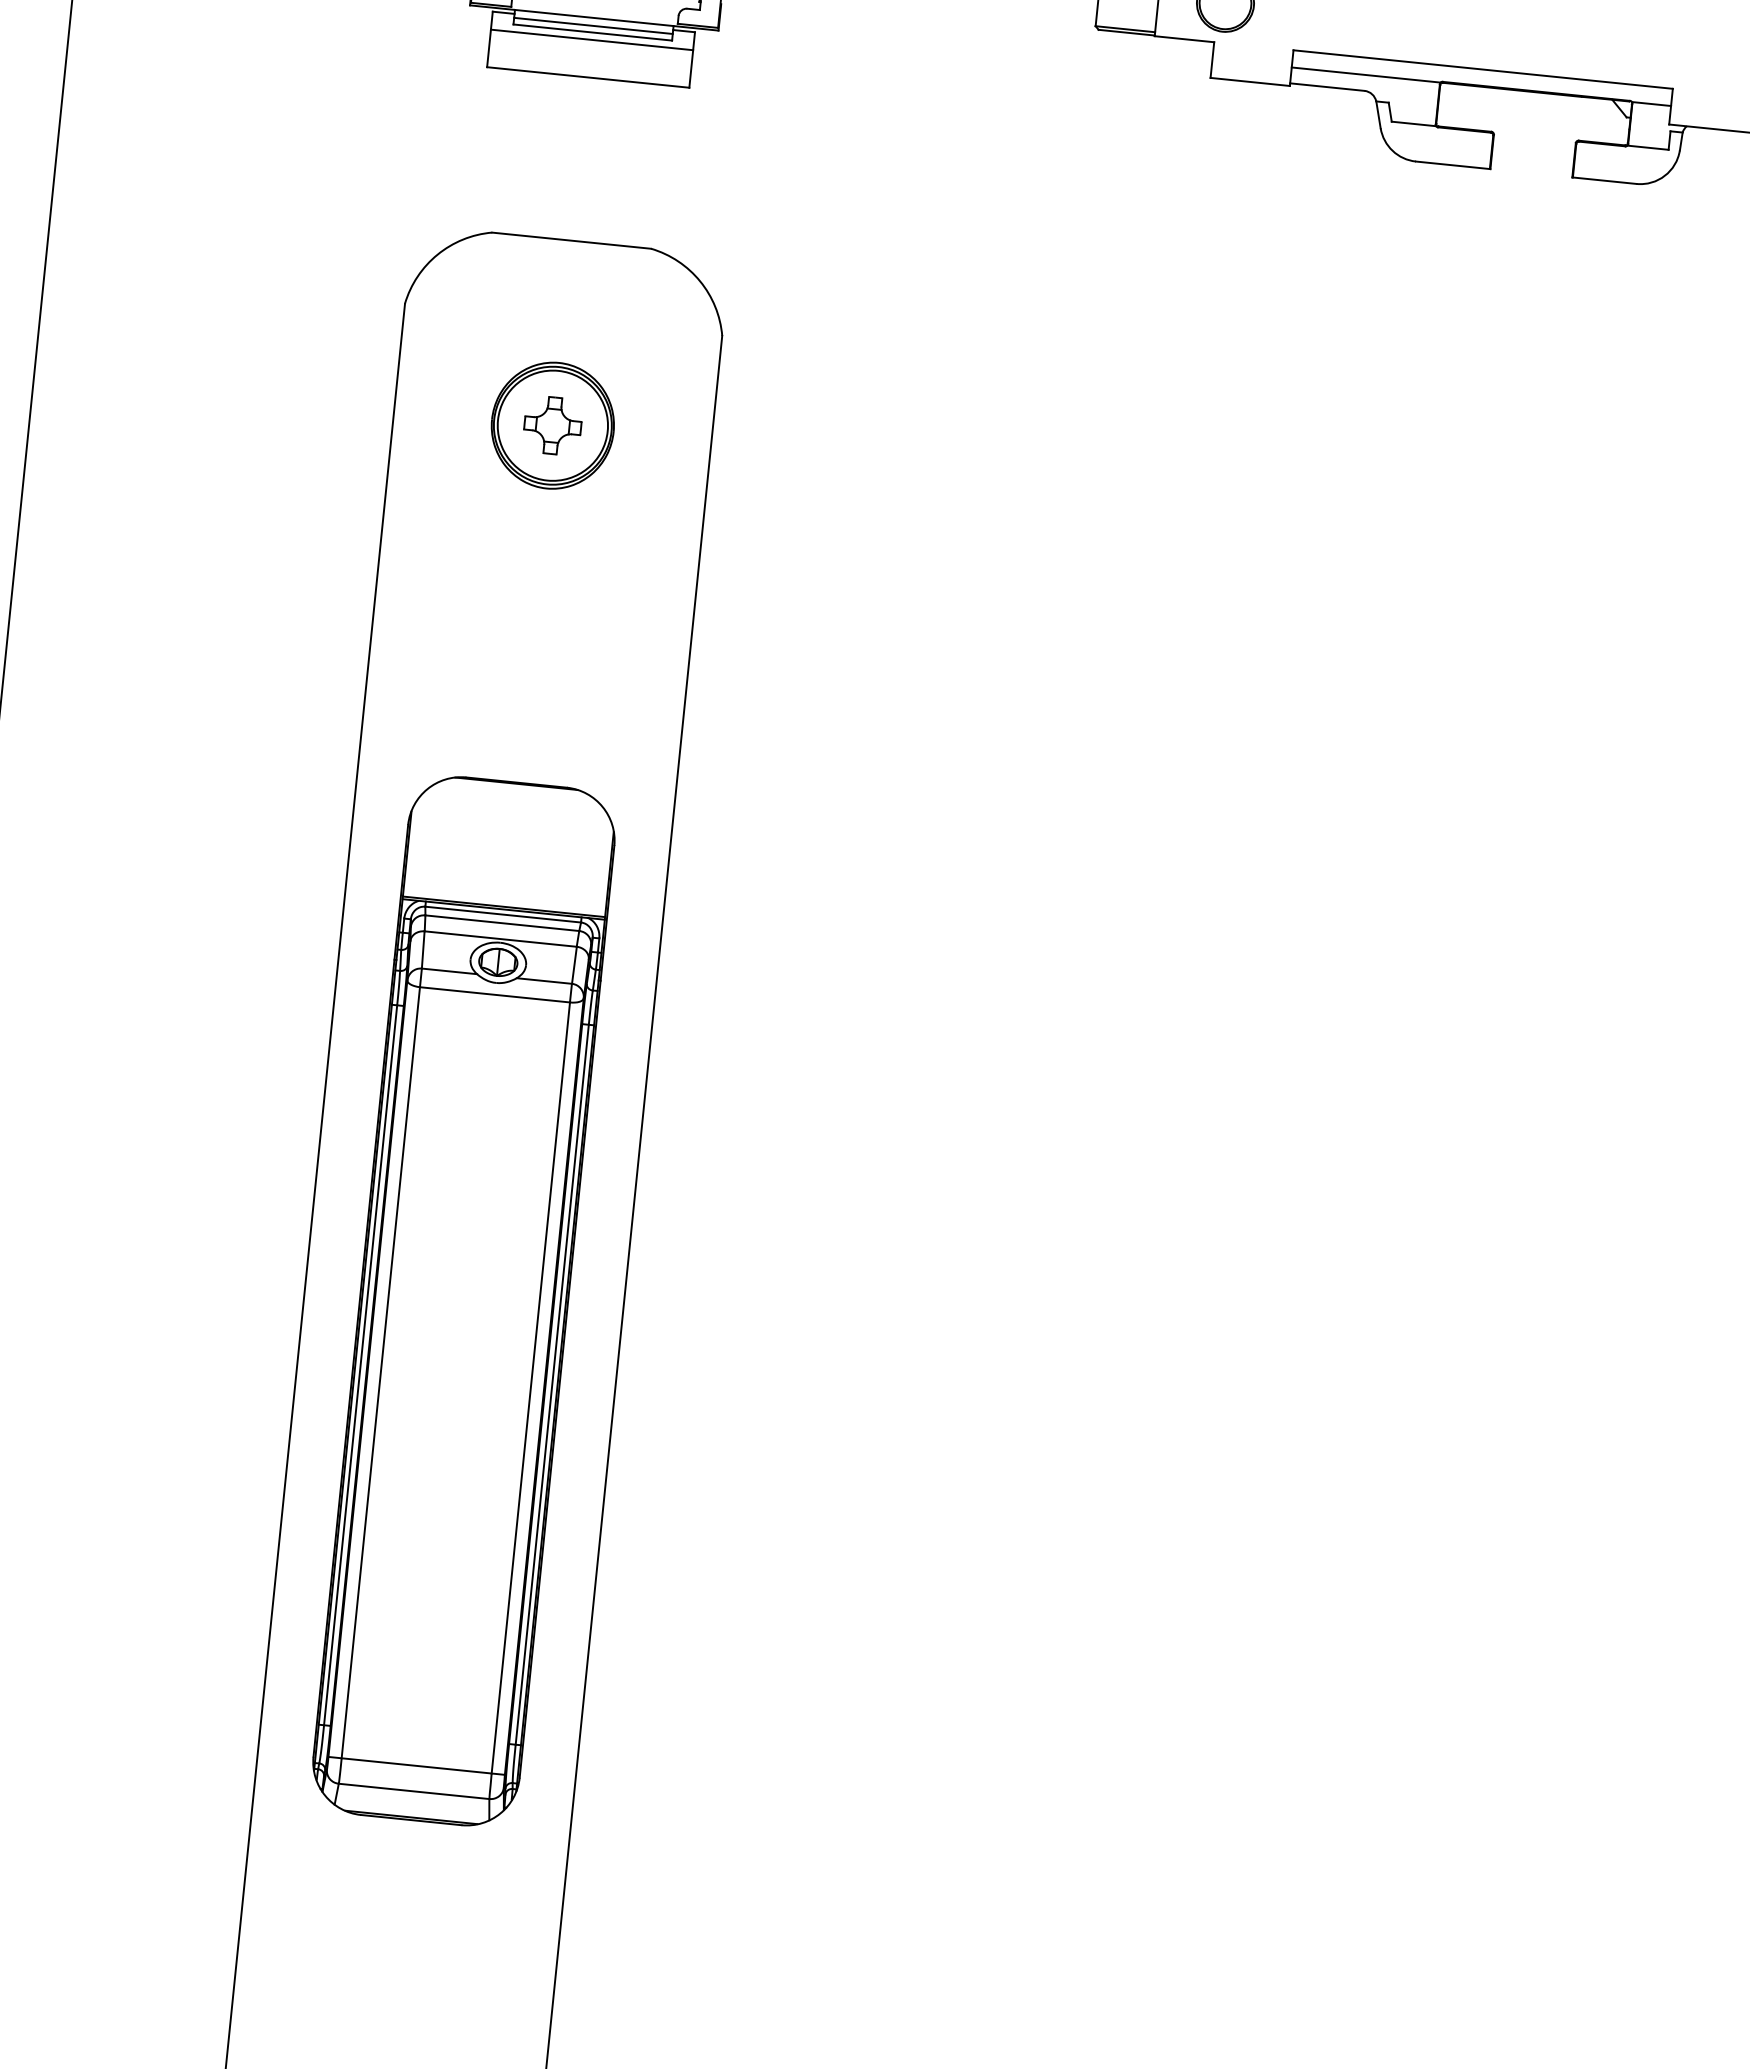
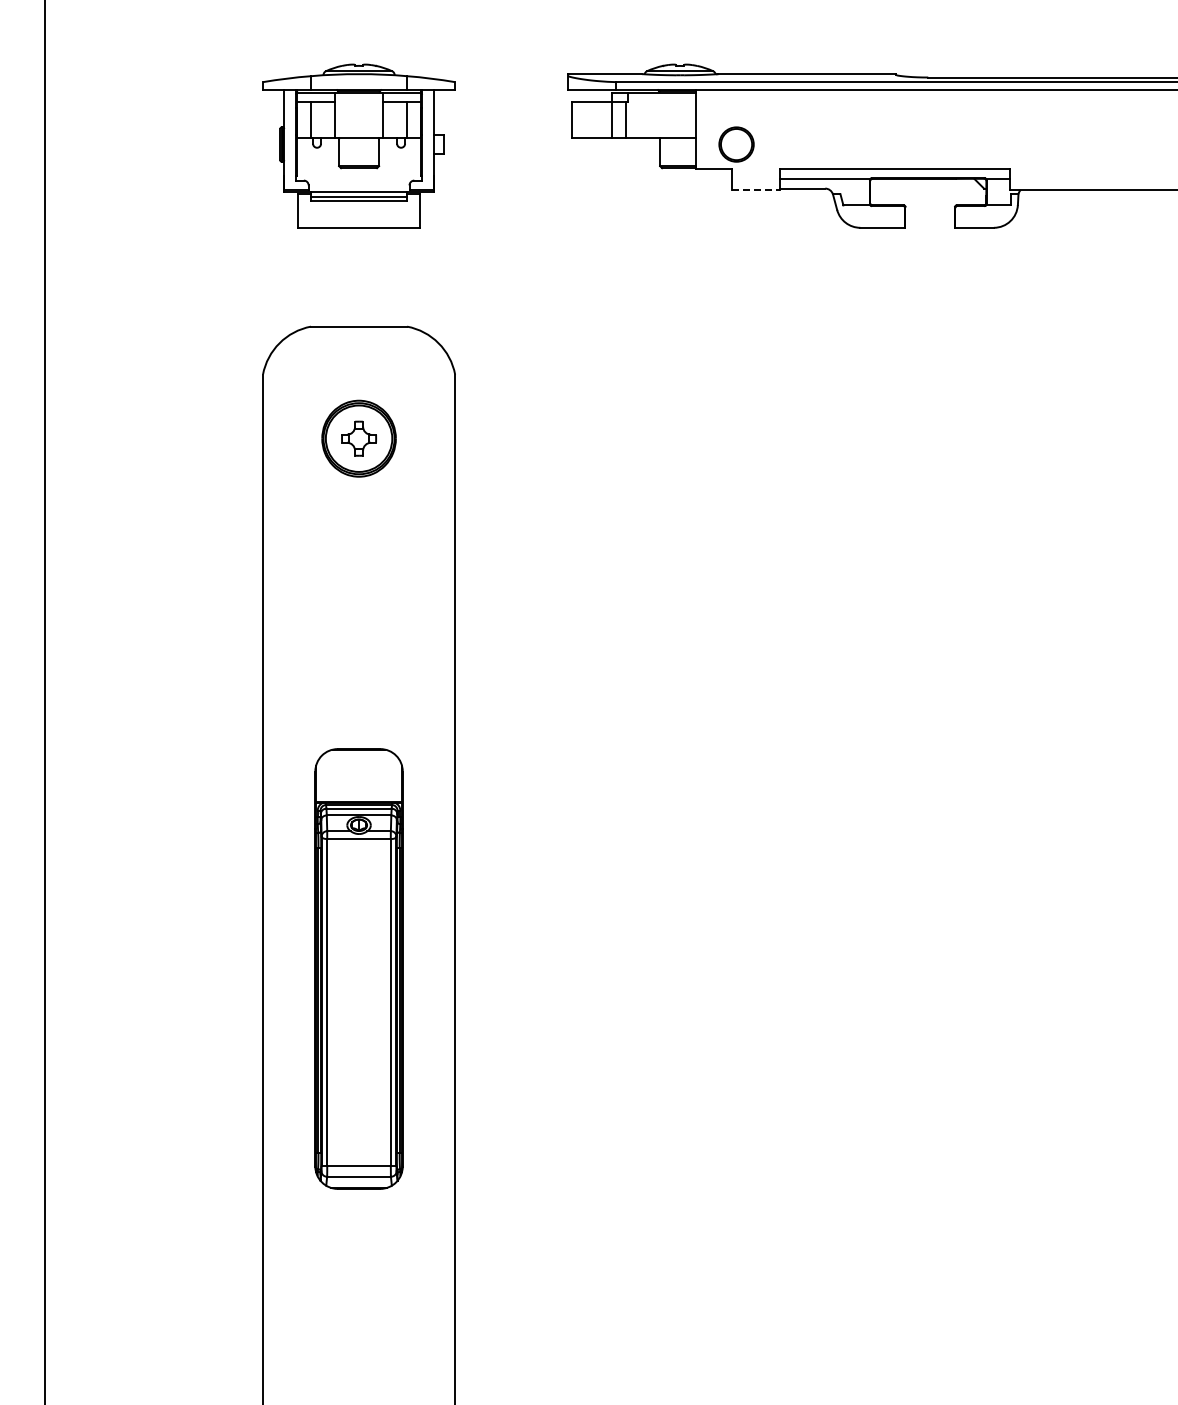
line: (591, 40) -> (358, 205), removed
line: (1250, 82) -> (756, 190), solid -> dashed
part: (463, 1300) -> (358, 968), size x0.7

